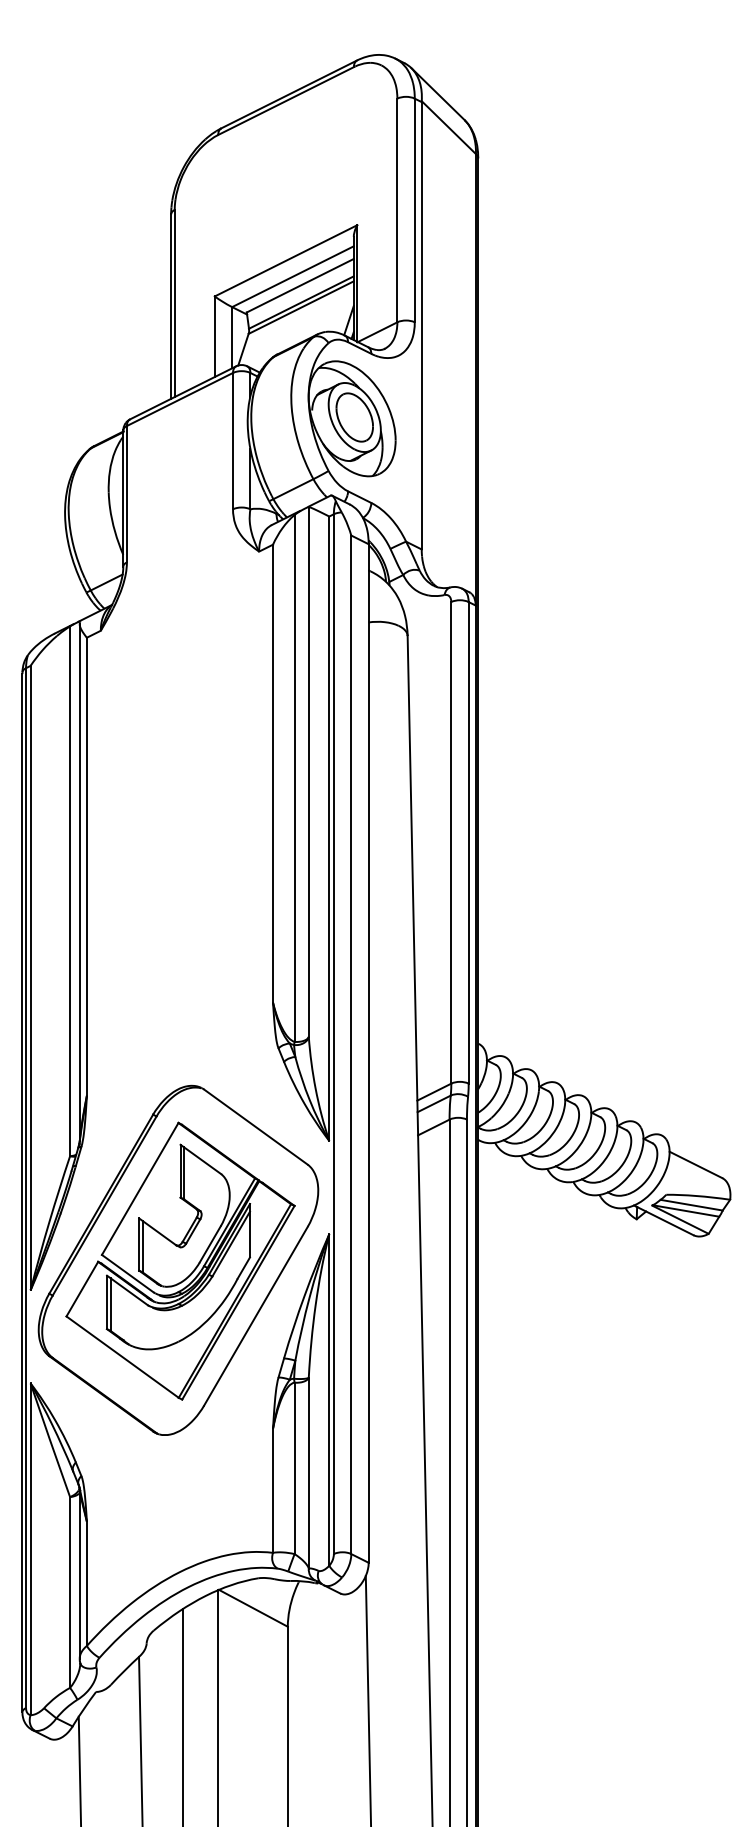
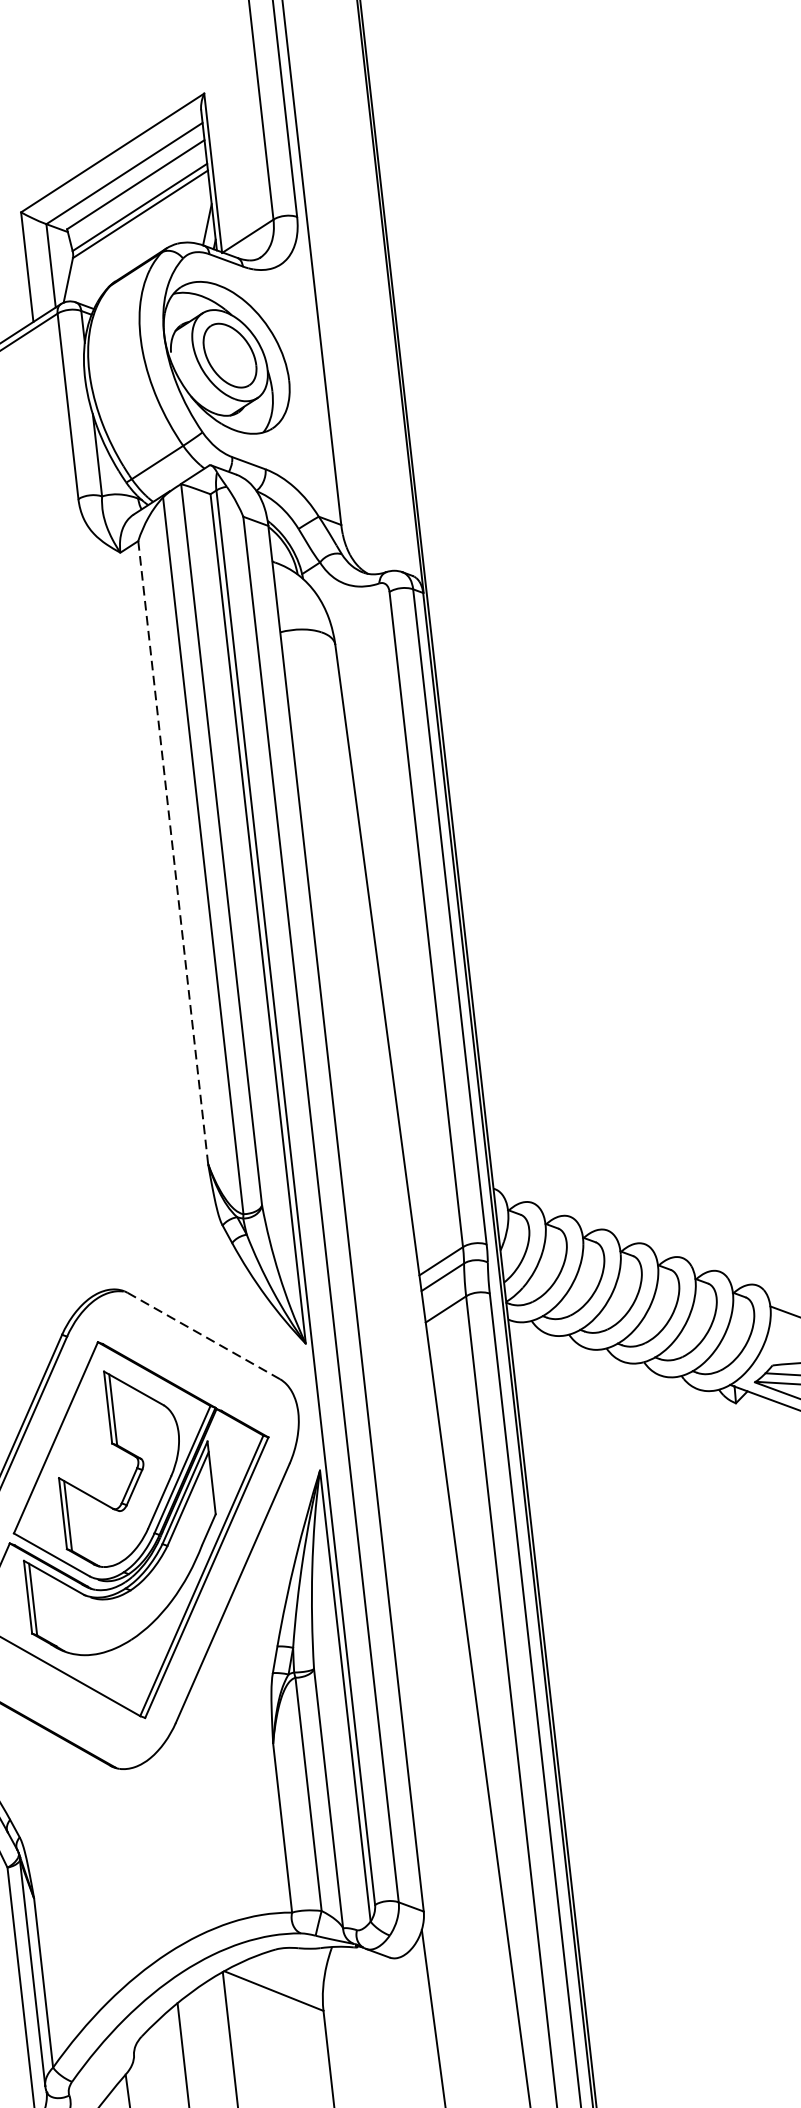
line: (273, 774) -> (173, 853), solid -> dashed
line: (256, 1127) -> (204, 1336), solid -> dashed

